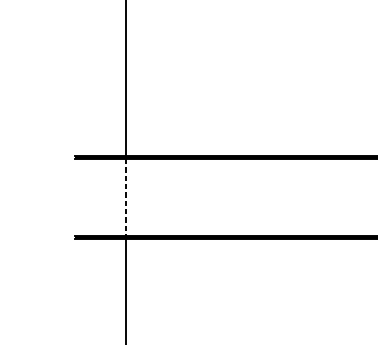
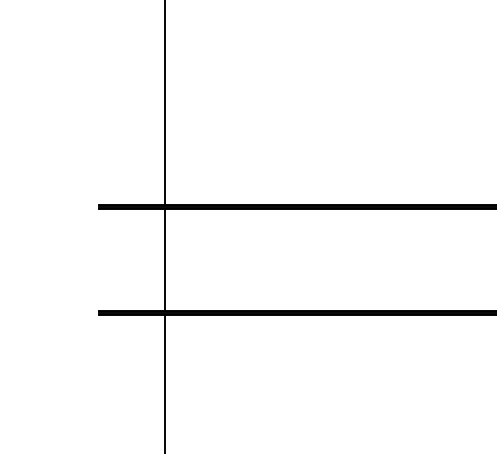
line: (125, 197) -> (165, 260), dashed -> solid

